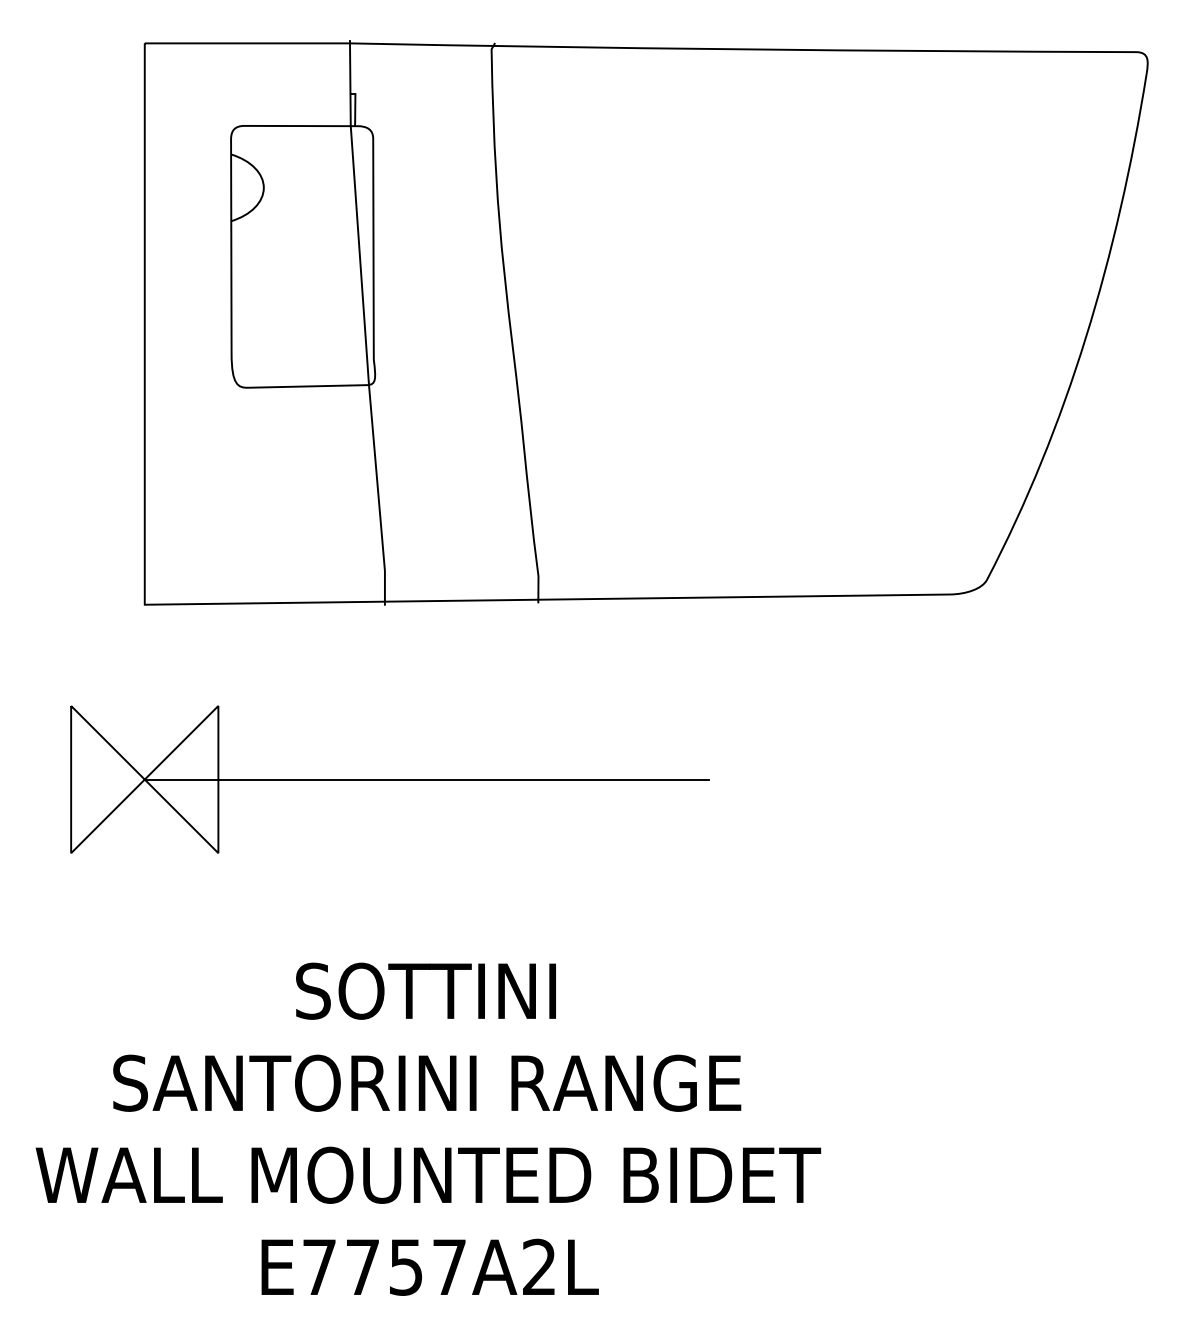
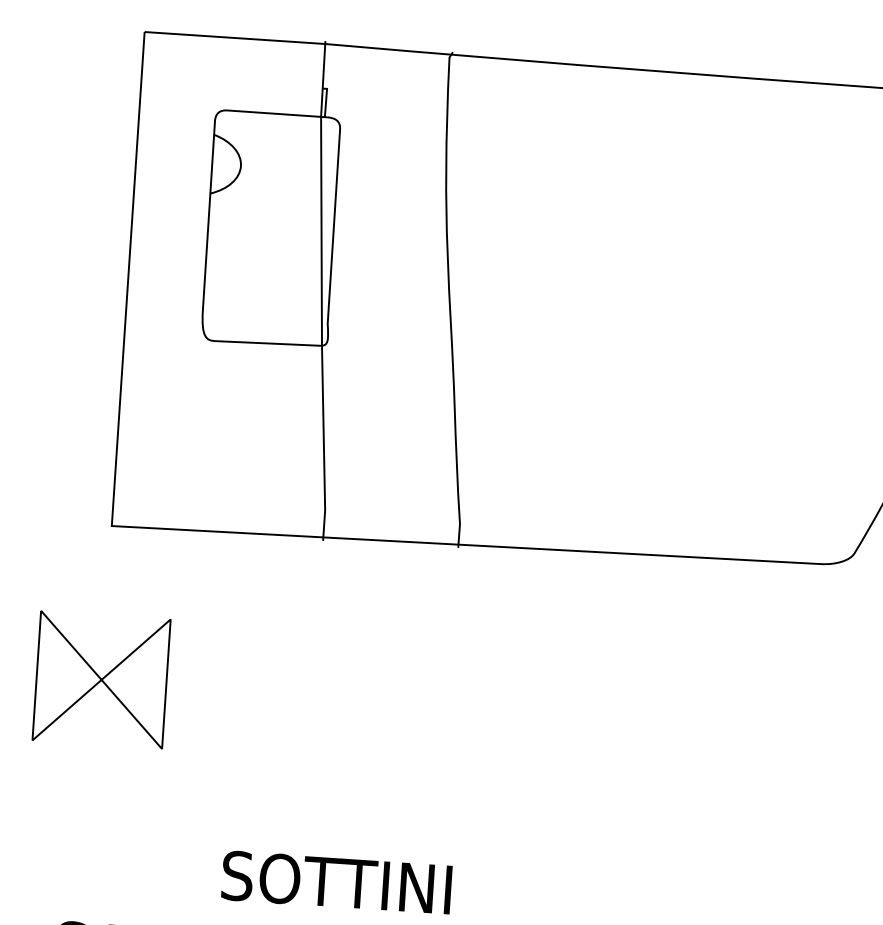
line: (426, 779) -> (349, 696), removed

